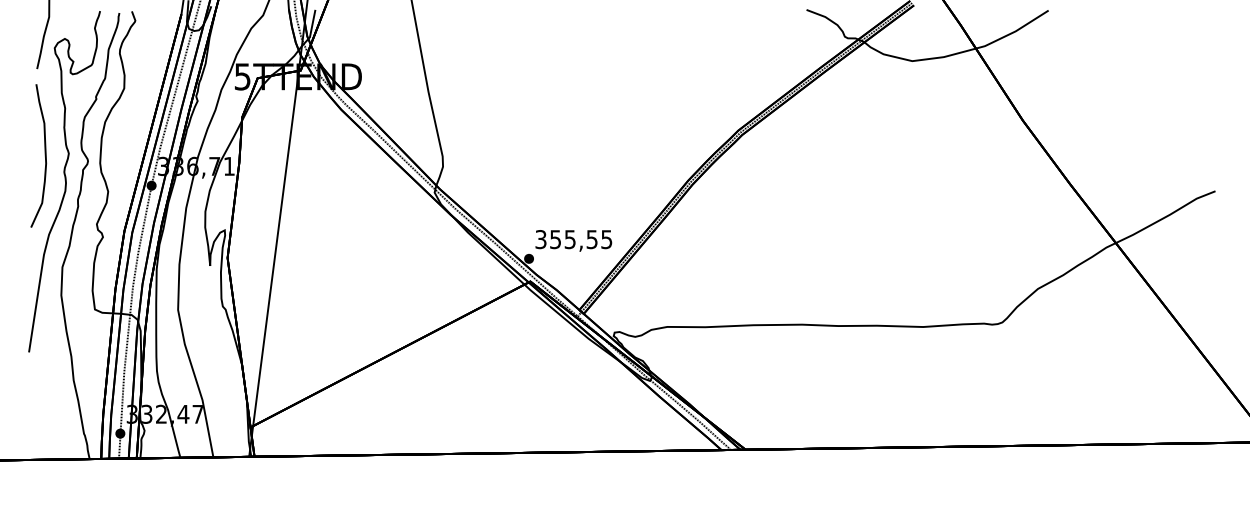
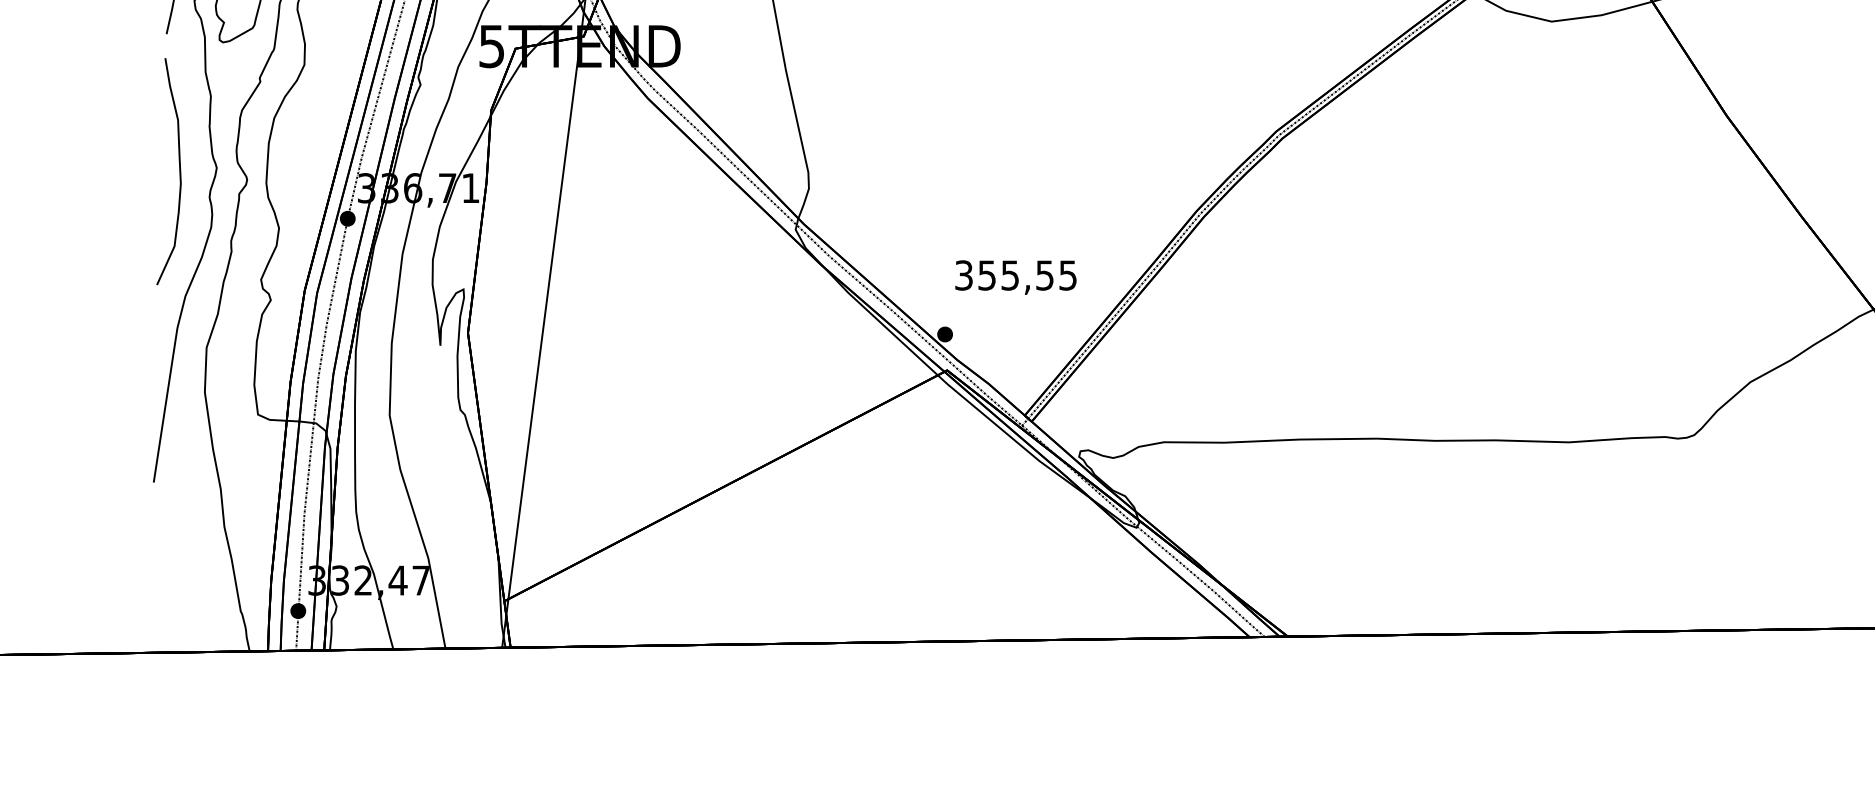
text: (573, 240) -> (1015, 276), moved

